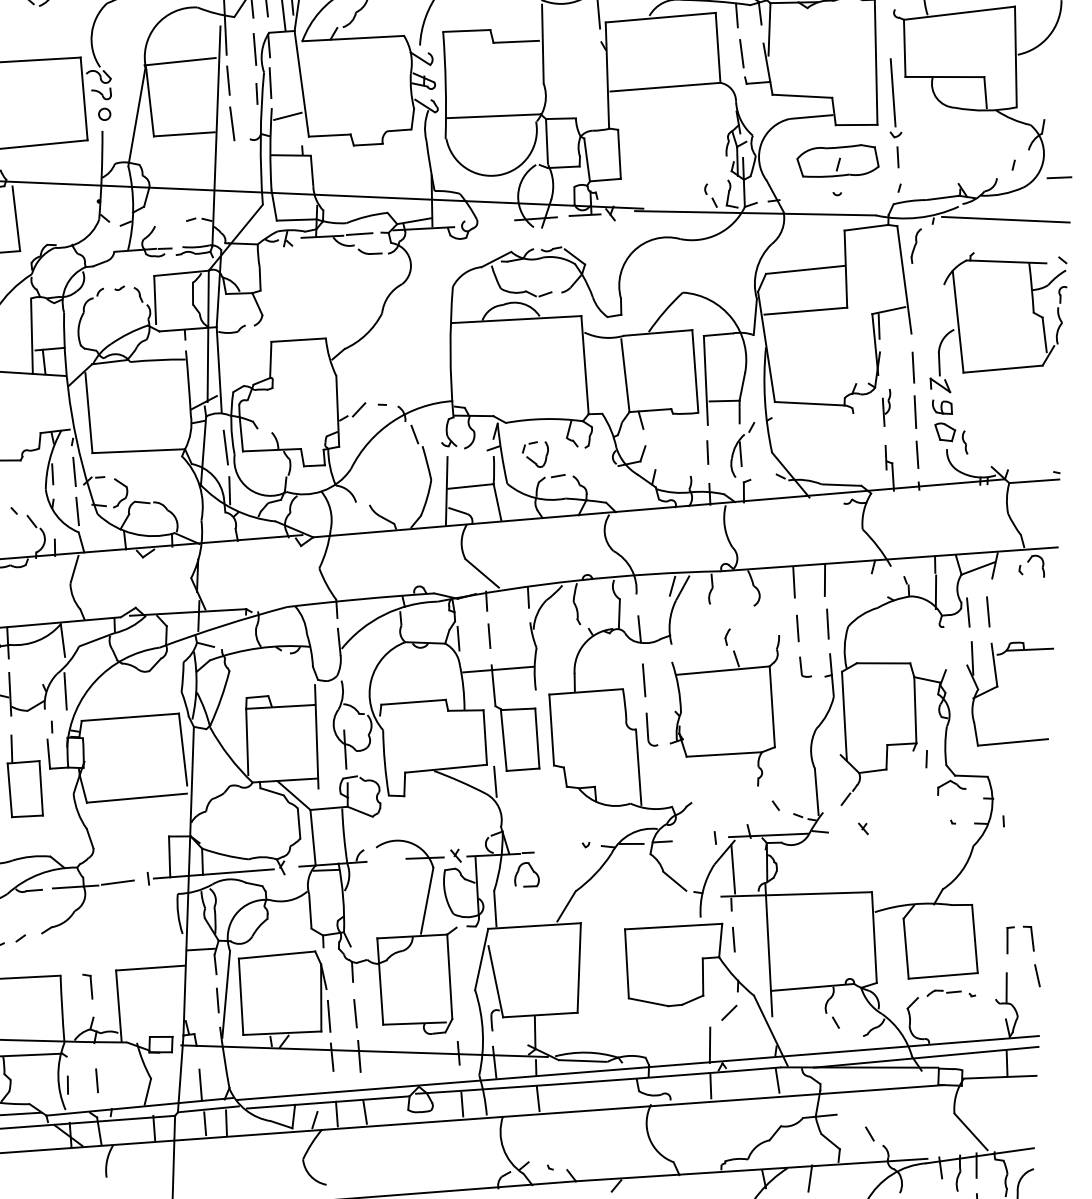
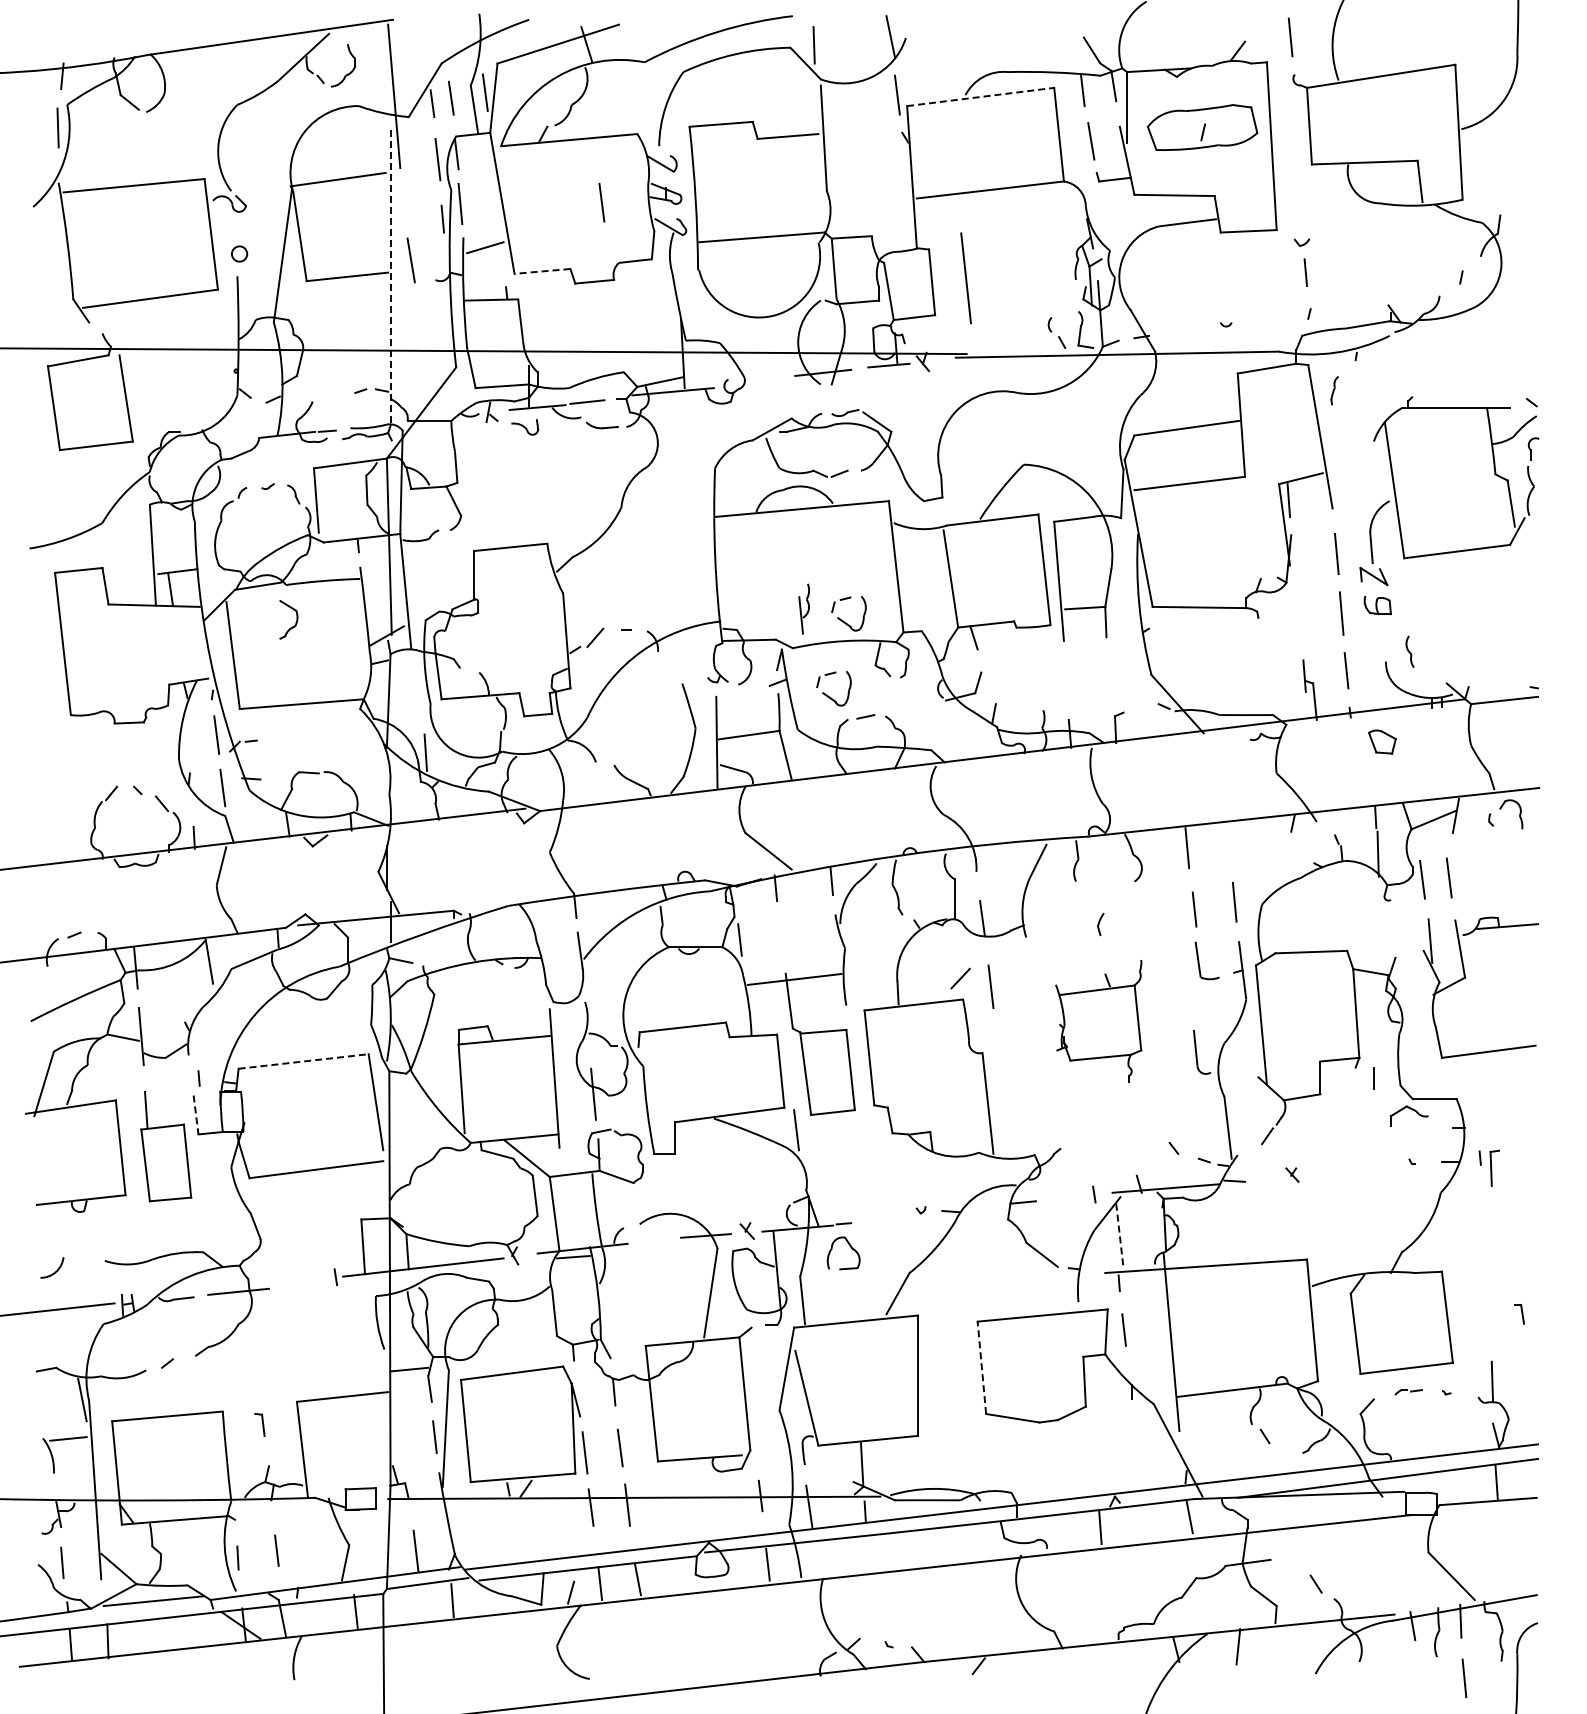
line: (661, 17) -> (981, 96), solid -> dashed
line: (228, 80) -> (601, 202), moved
line: (892, 92) -> (965, 278), moved
part: (101, 93) -> (525, 427), moved
line: (329, 135) -> (542, 271), solid -> dashed
line: (216, 136) -> (390, 278), solid -> dashed
part: (838, 160) -> (1202, 127), moved
line: (1059, 177) -> (1523, 291), removed
line: (1005, 219) -> (1453, 350), removed
part: (916, 245) -> (1334, 390), size x0.6
part: (544, 403) -> (843, 620), added
part: (885, 407) -> (803, 608), moved
part: (945, 431) -> (1382, 741), moved
line: (414, 433) -> (671, 667), removed
line: (225, 447) -> (418, 694), removed
part: (742, 449) -> (1111, 672), removed
line: (707, 452) -> (1064, 677), removed
line: (52, 474) -> (187, 739), removed
part: (125, 495) -> (295, 622), moved
line: (824, 580) -> (1228, 843), removed
line: (672, 585) -> (1024, 858), removed
line: (489, 635) -> (781, 934), removed
part: (805, 666) -> (1206, 960), size x1.4
line: (65, 691) -> (215, 1029), removed
part: (723, 708) -> (1098, 1020), size x0.6
line: (130, 717) -> (304, 1061), solid -> dashed
part: (652, 728) -> (1202, 1051), moved
line: (49, 753) -> (196, 1114), solid -> dashed
line: (631, 843) -> (982, 1206), removed
line: (732, 869) -> (1119, 1236), solid -> dashed
line: (117, 882) -> (294, 1283), removed
part: (1028, 938) -> (1519, 1314), size x0.6
part: (1009, 939) -> (1494, 1167), moved
line: (626, 963) -> (981, 1367), solid -> dashed
line: (1036, 975) -> (1532, 1363), removed
part: (87, 986) -> (259, 1424), size x0.7
part: (943, 993) -> (1408, 1392), size x0.6
line: (729, 1012) -> (960, 978), moved
line: (709, 1044) -> (1096, 1472), removed
line: (538, 1098) -> (869, 1552), removed
line: (204, 1123) -> (423, 1602), removed

